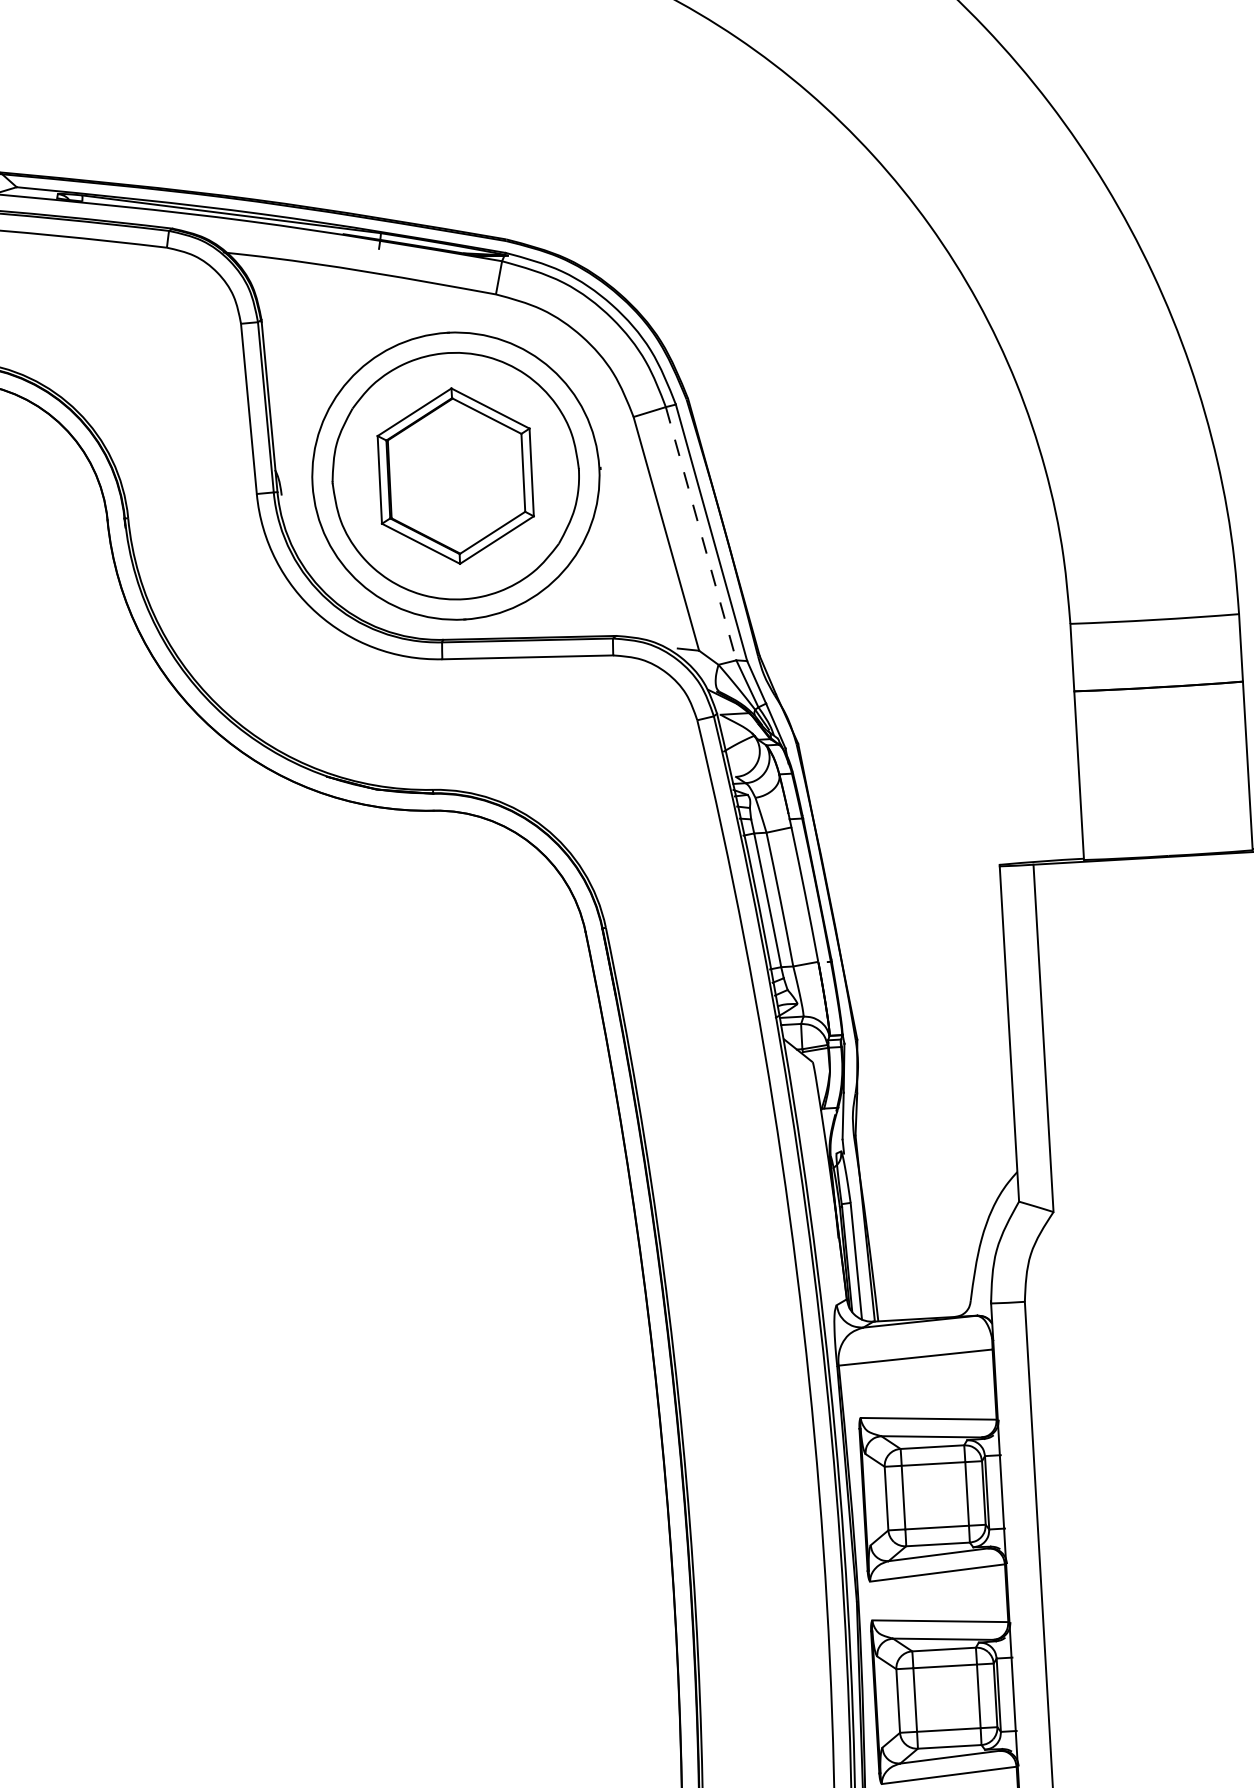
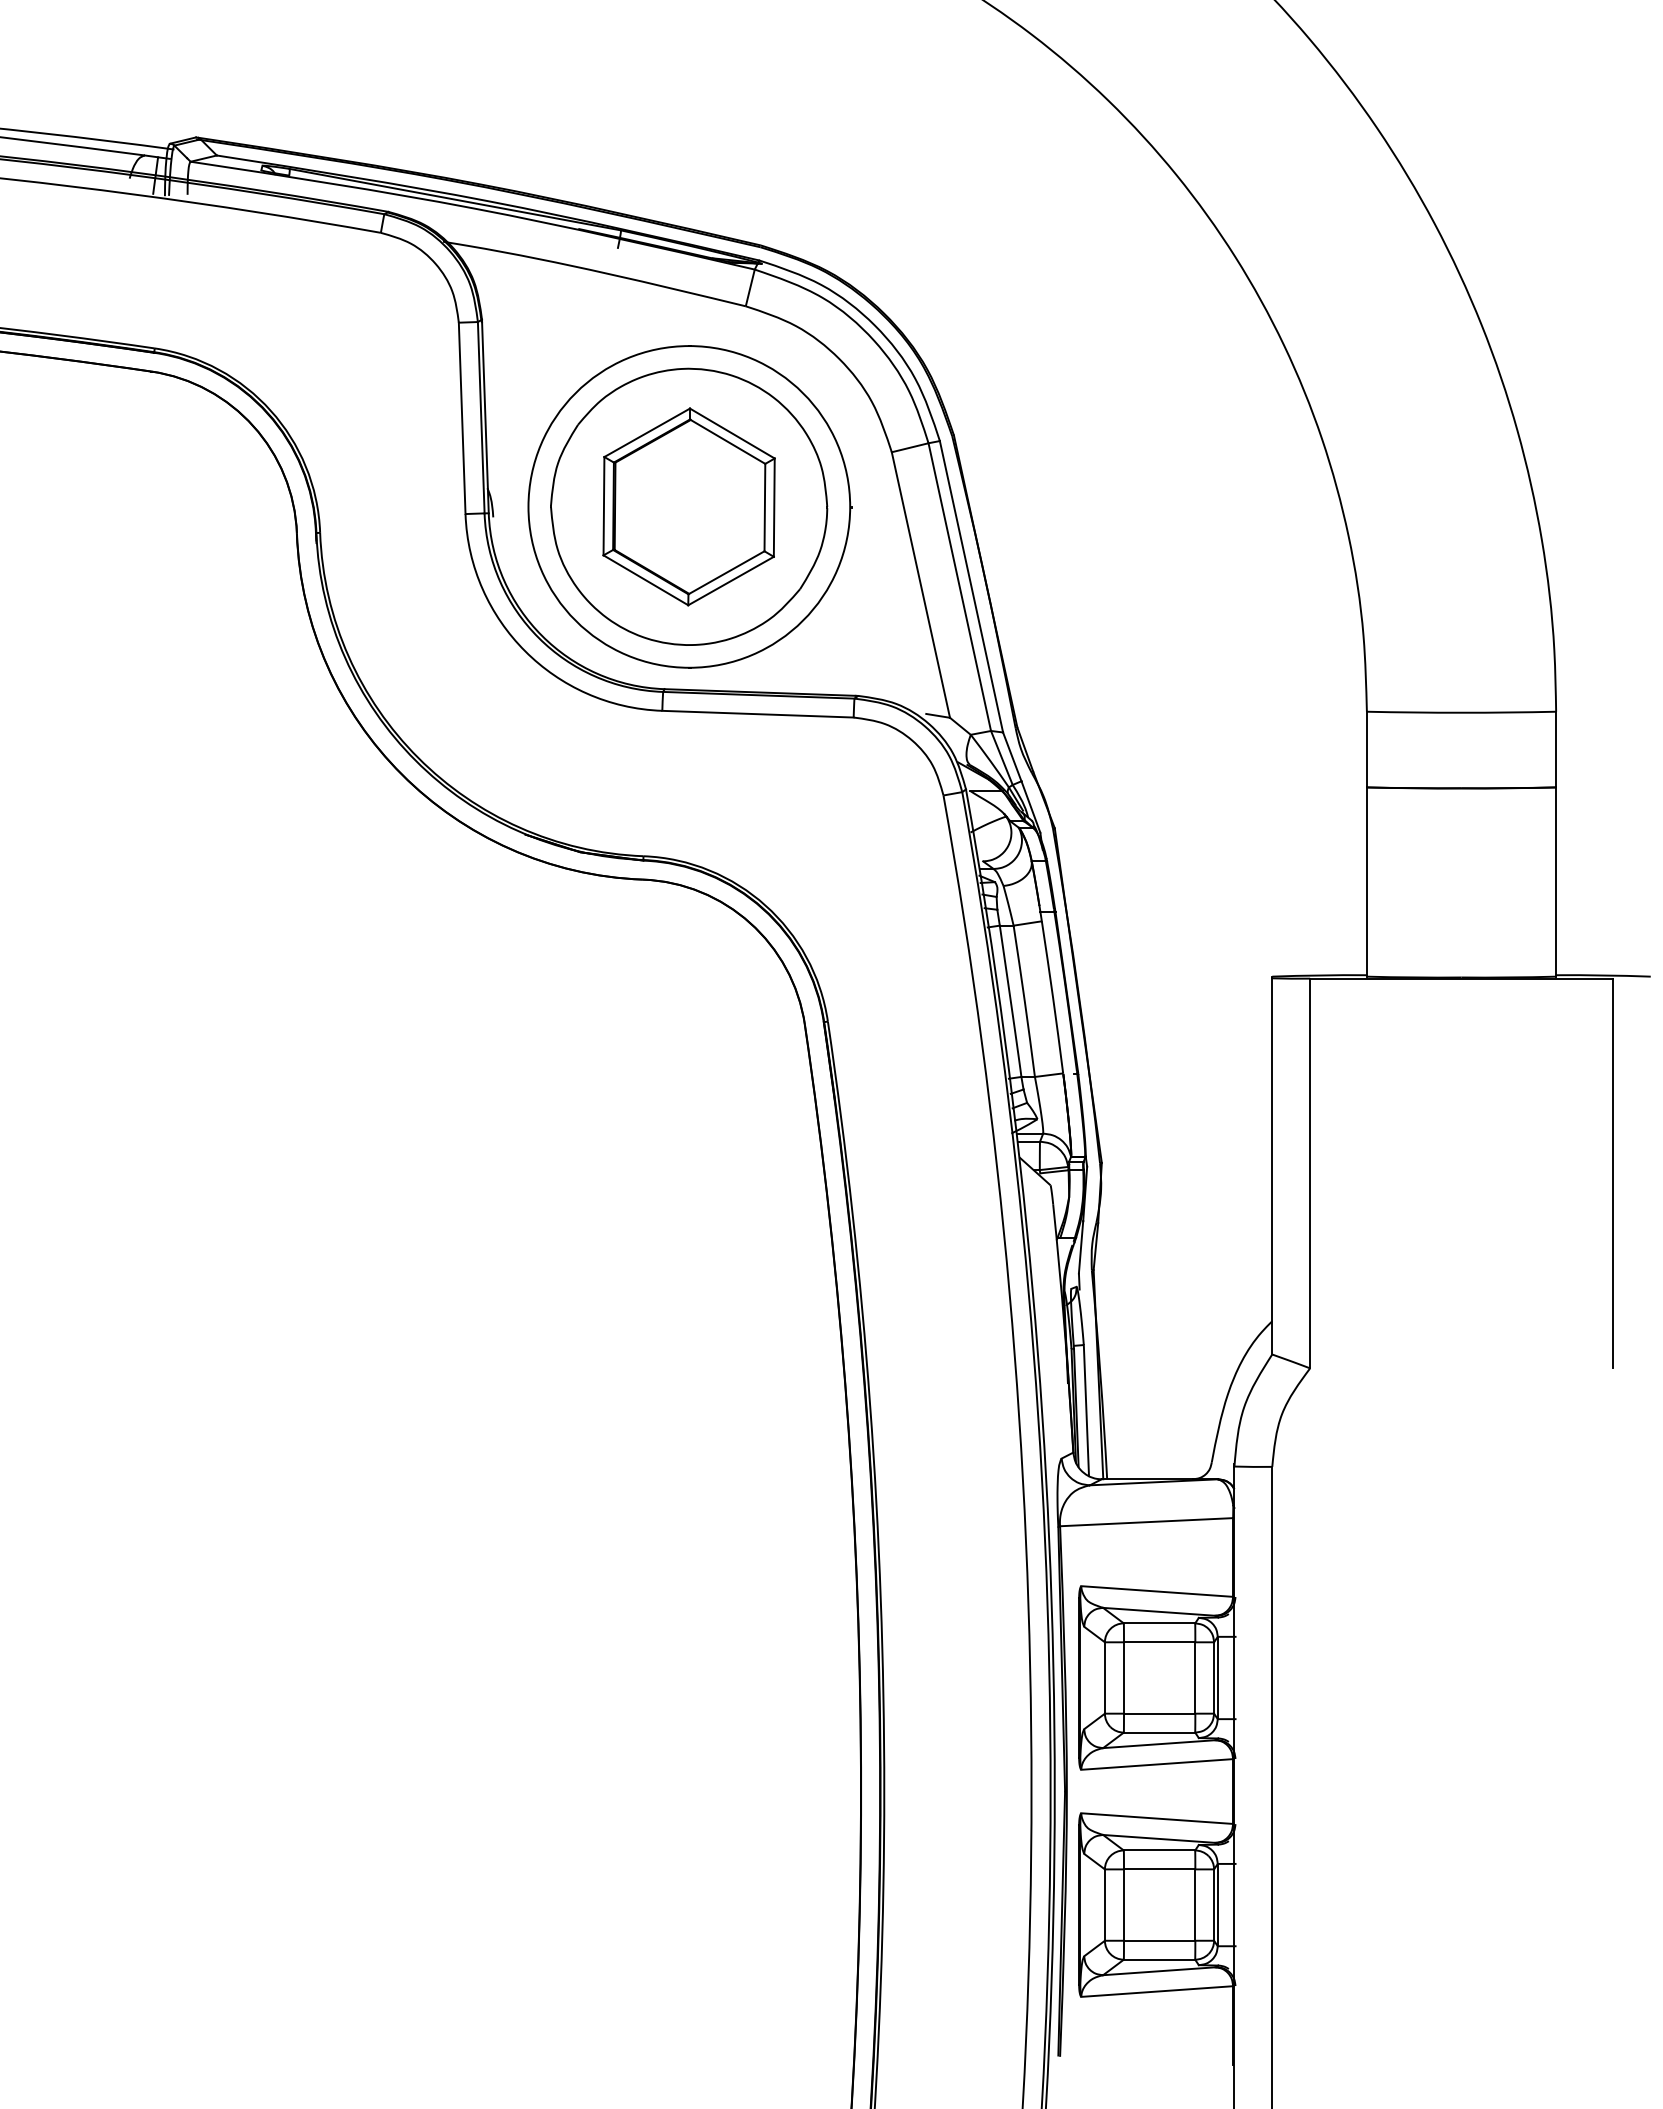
line: (700, 534) -> (959, 587), dashed -> solid

